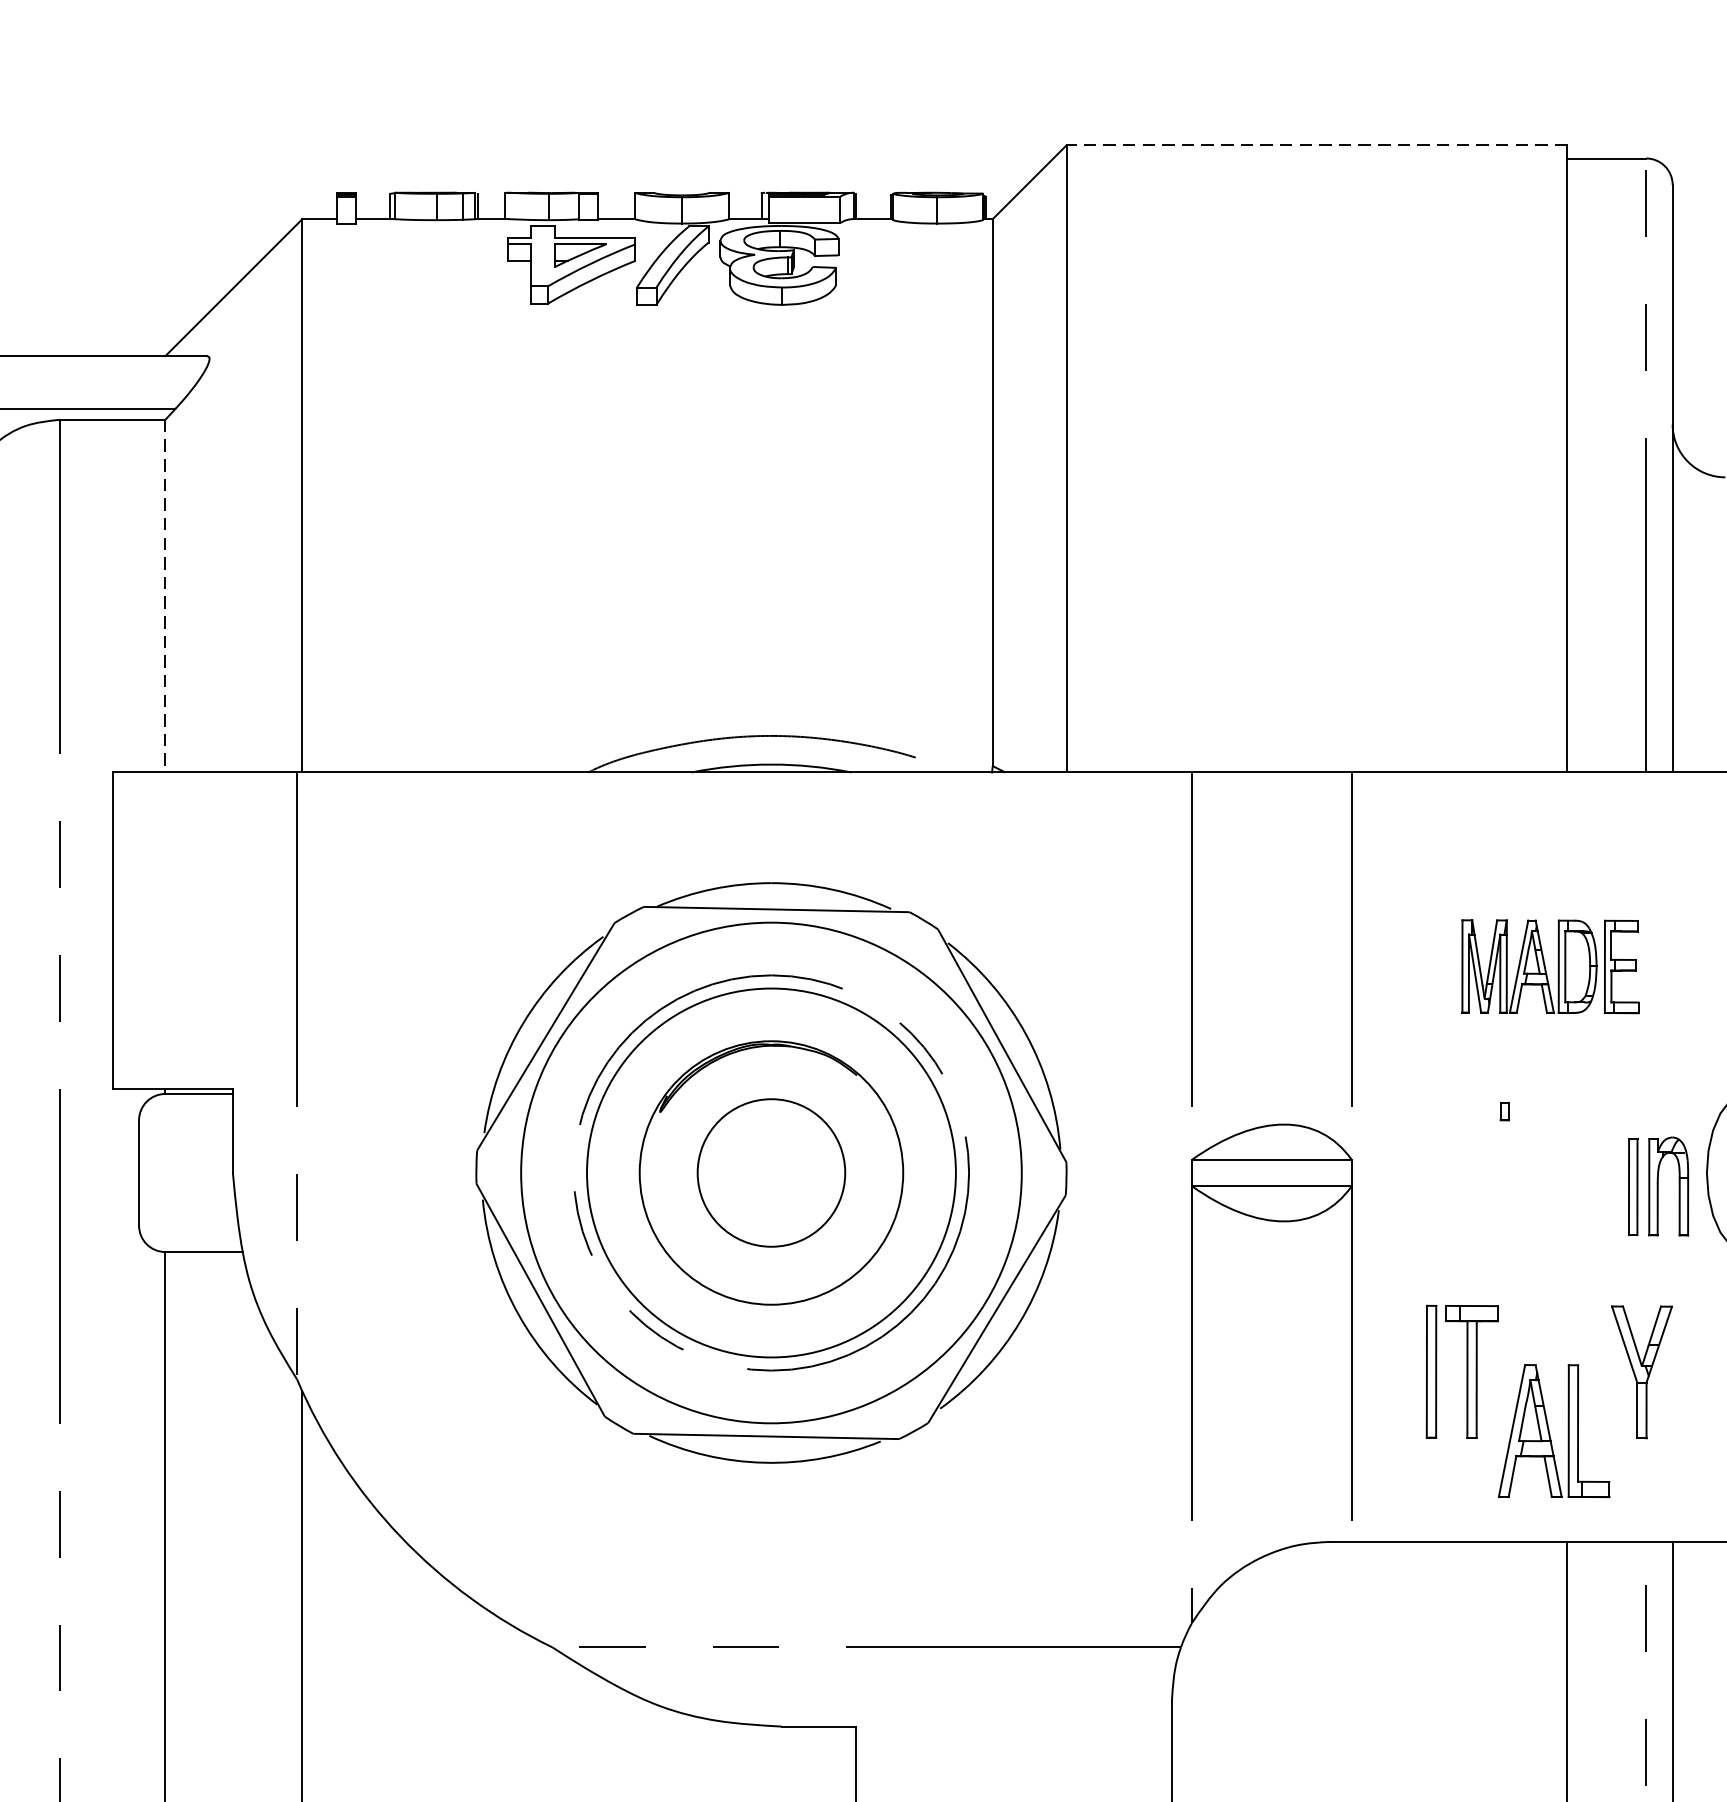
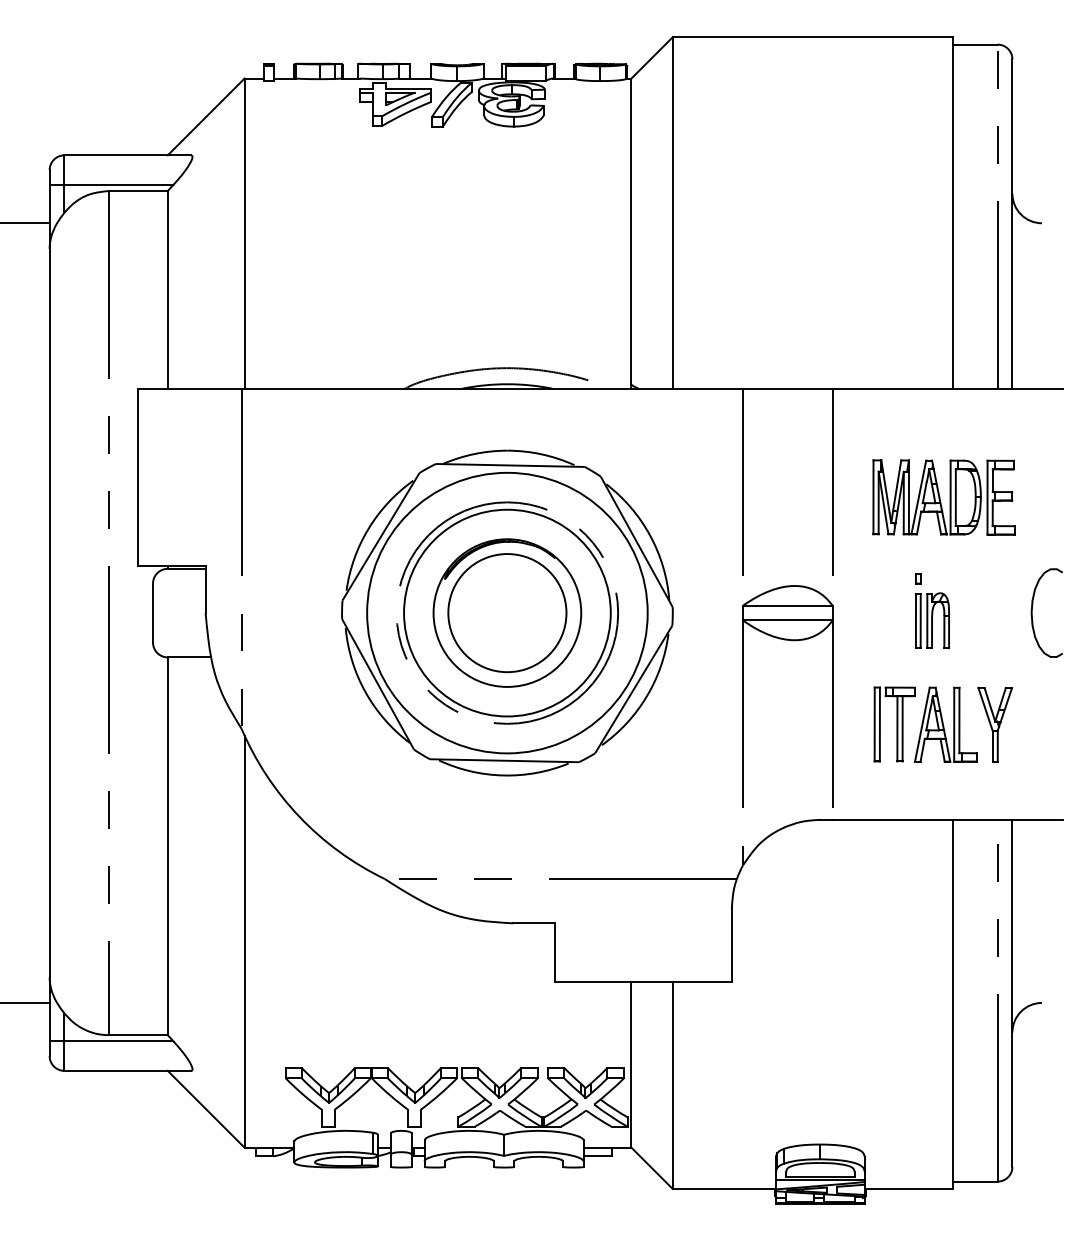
line: (1315, 145) -> (812, 37), dashed -> solid
line: (164, 595) -> (167, 289), dashed -> solid
part: (1549, 966) -> (943, 497), size x1.43
circle: (771, 1173) -> (507, 613), size x1.43
part: (1658, 1186) -> (932, 620), moved
part: (1553, 1430) -> (945, 724), moved

